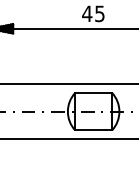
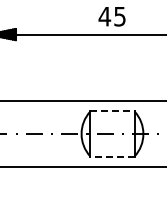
line: (93, 92) -> (112, 111), solid -> dashed
line: (92, 130) -> (111, 156), solid -> dashed

